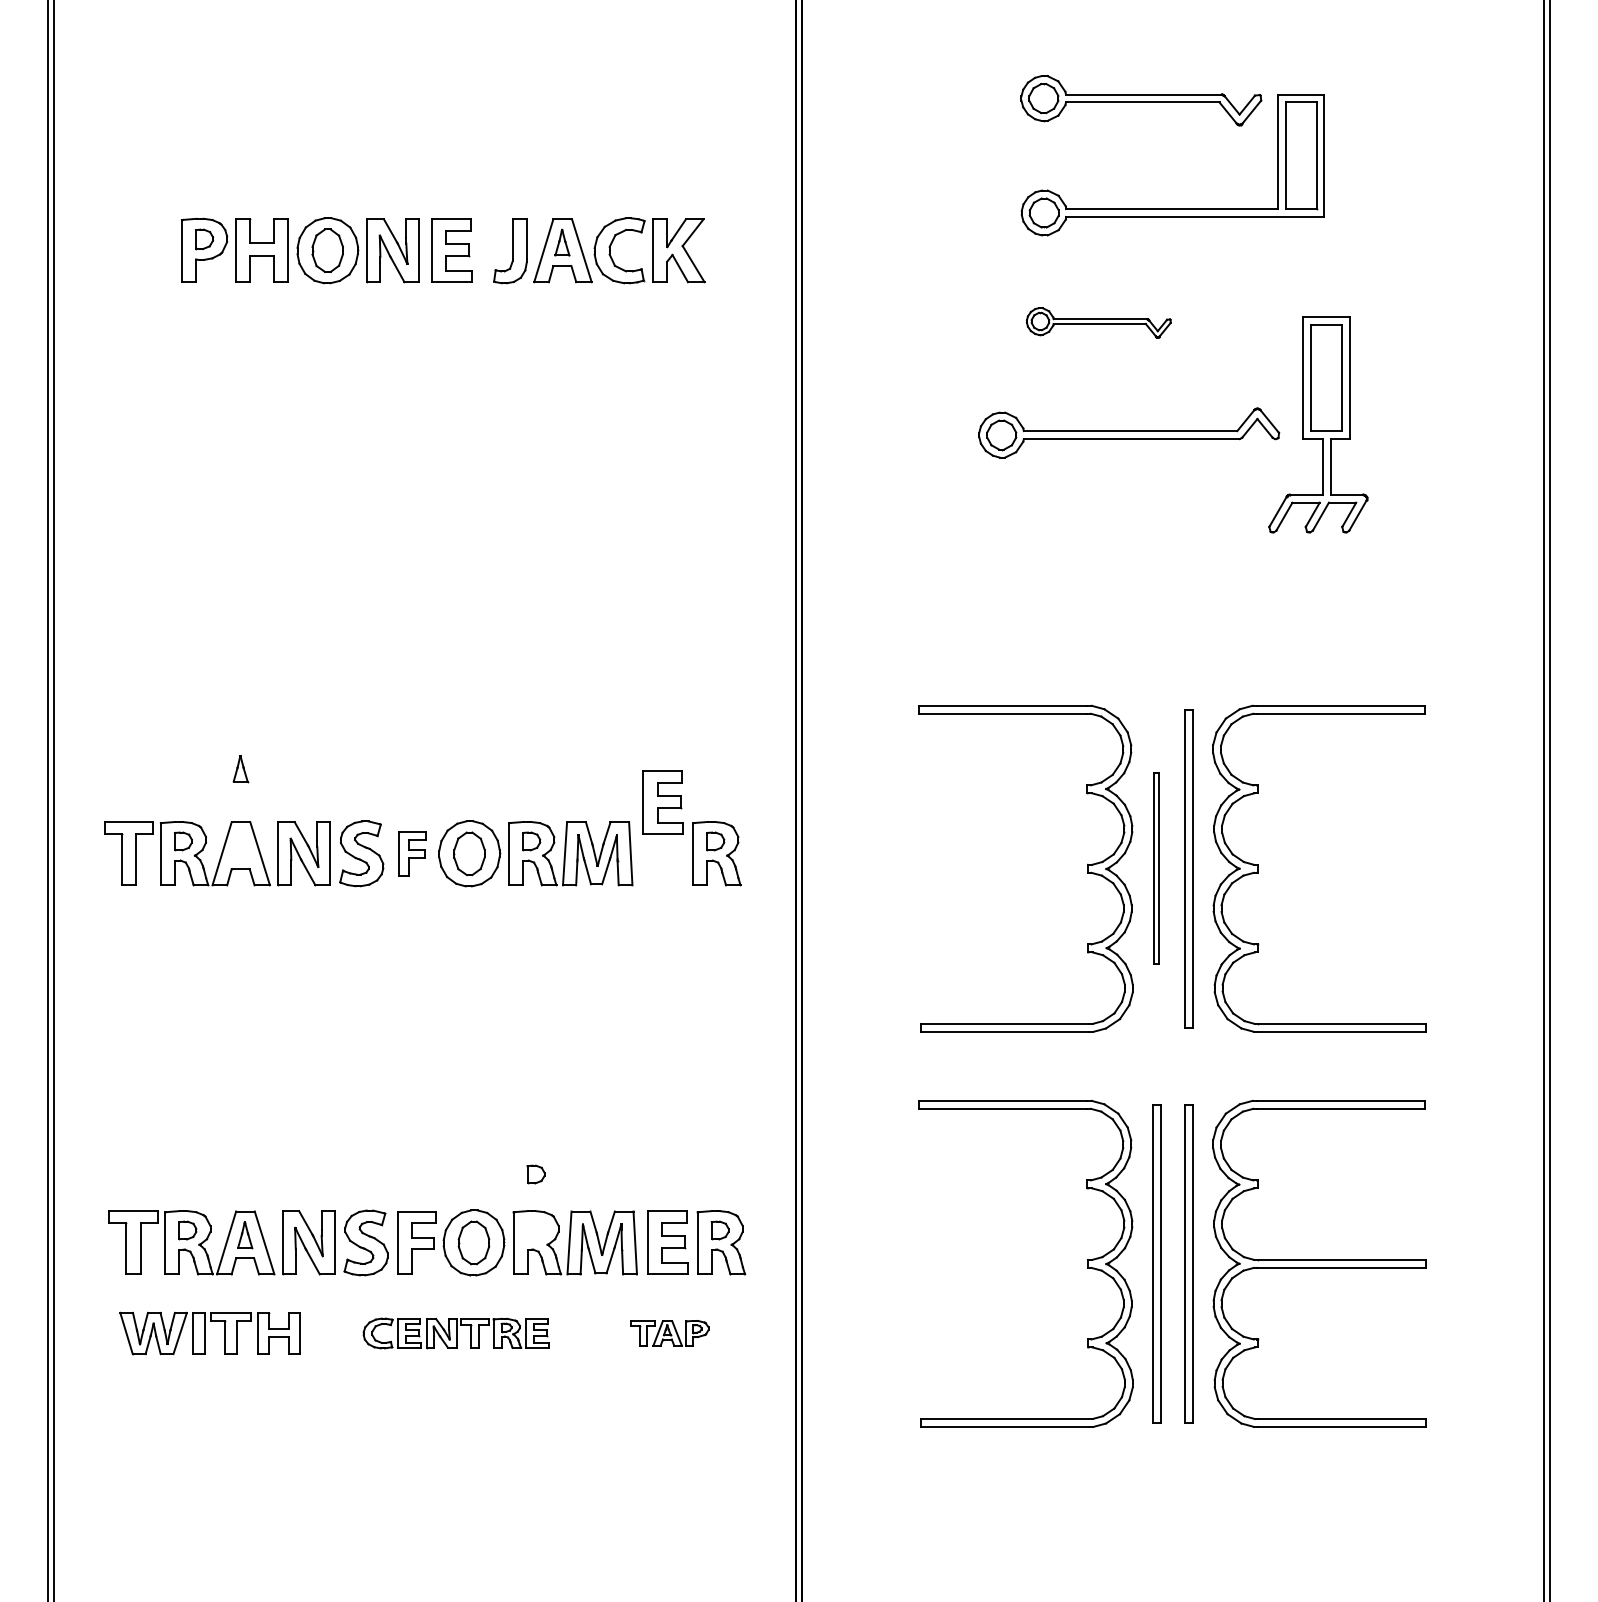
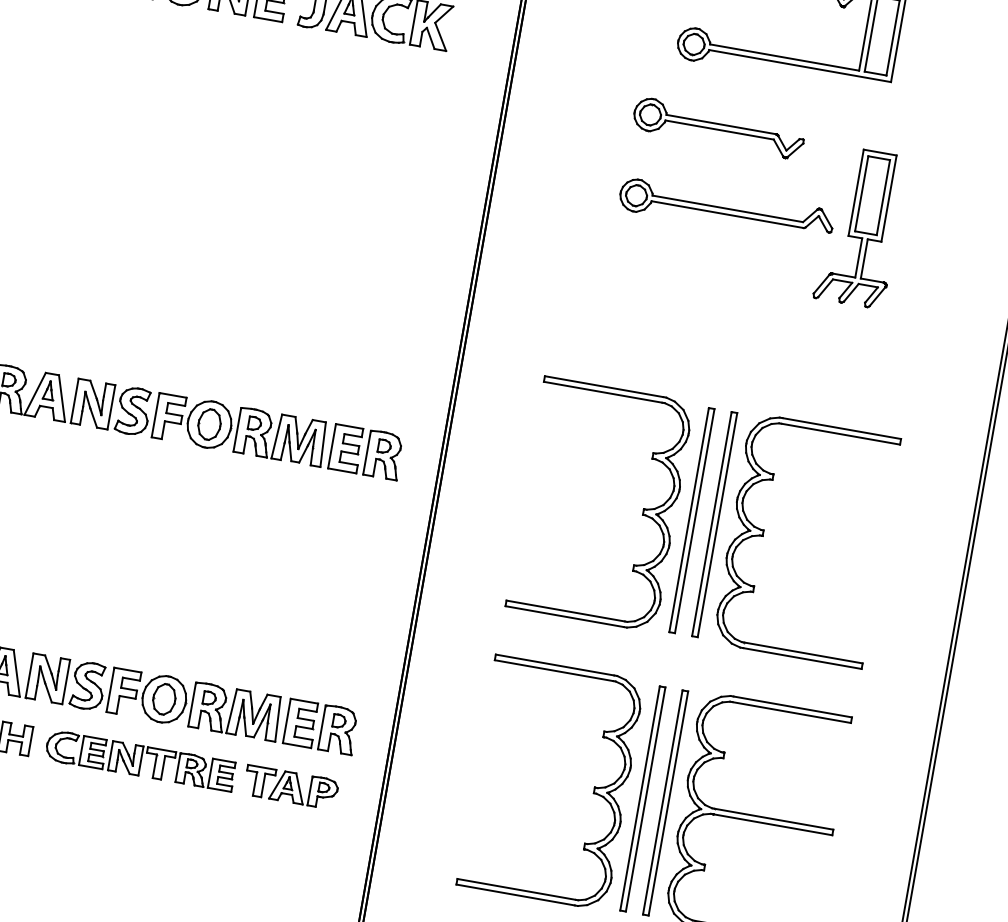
part: (1098, 322) -> (718, 128), size x1.67
part: (240, 769) -> (49, 391), moved
part: (662, 802) -> (345, 448), moved
part: (411, 853) -> (168, 417), size x1.43
part: (1156, 868) -> (691, 520), size x1.67
part: (535, 1174) -> (209, 698), moved
part: (456, 1333) -> (140, 760), size x1.43
part: (669, 1333) -> (290, 787), size x1.67

